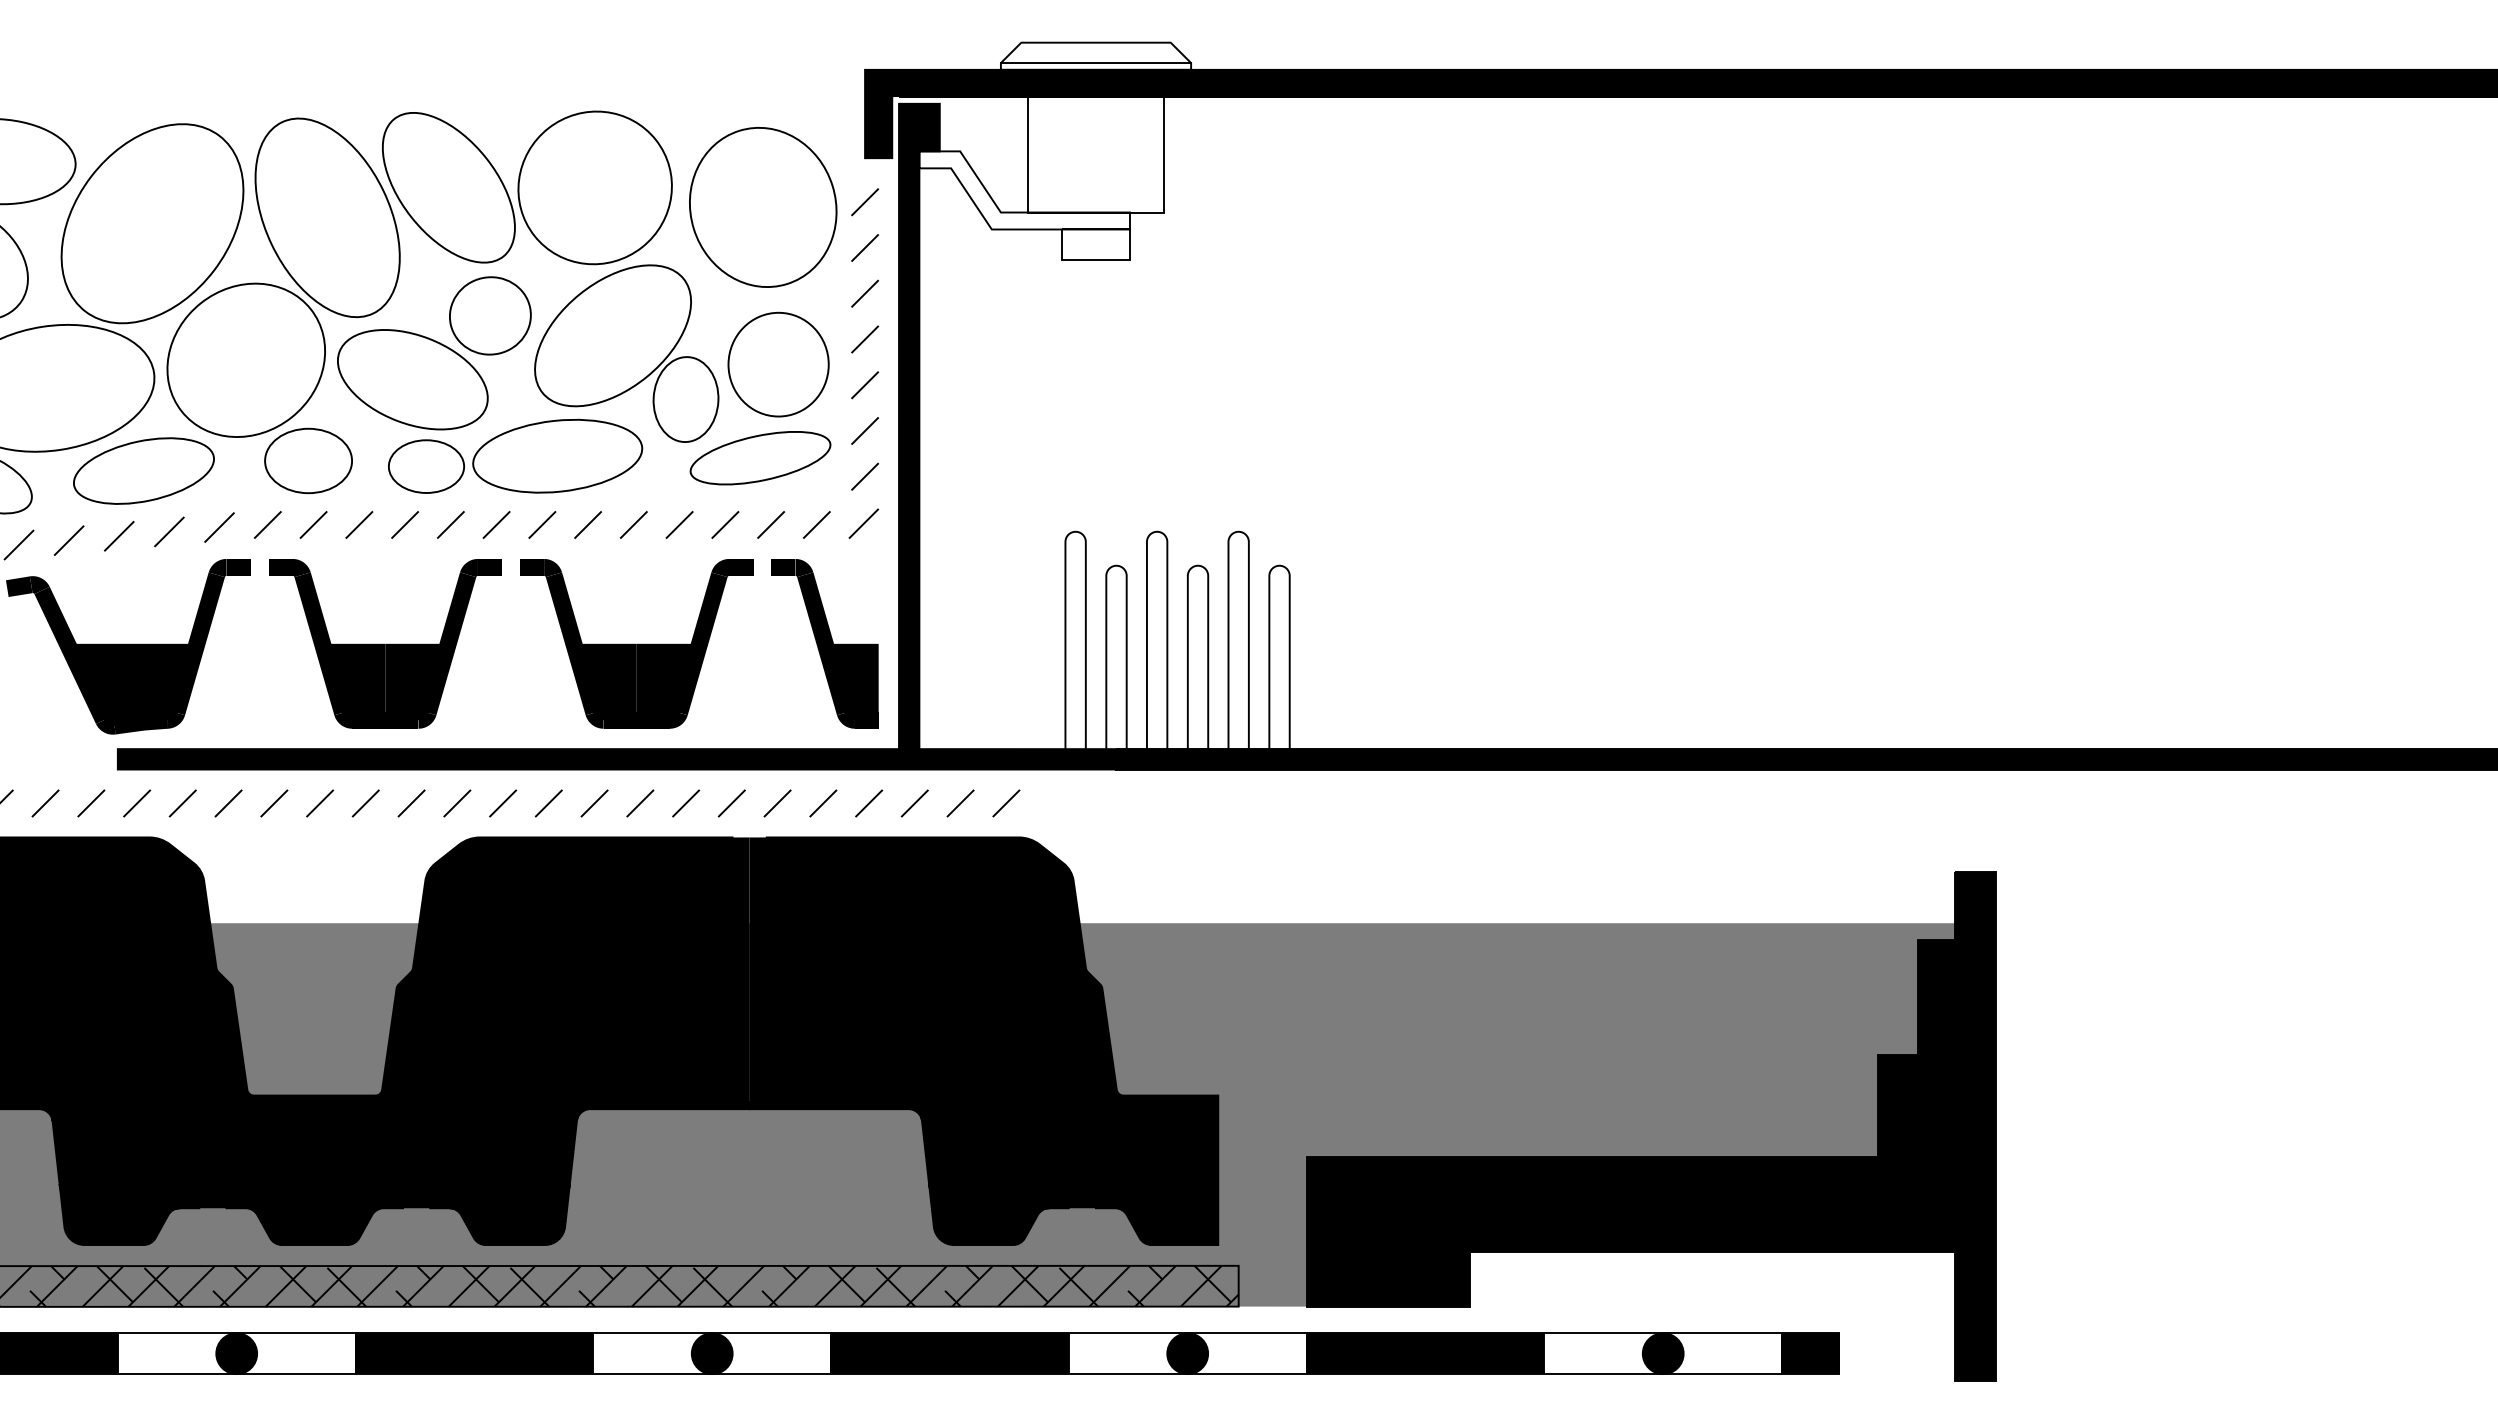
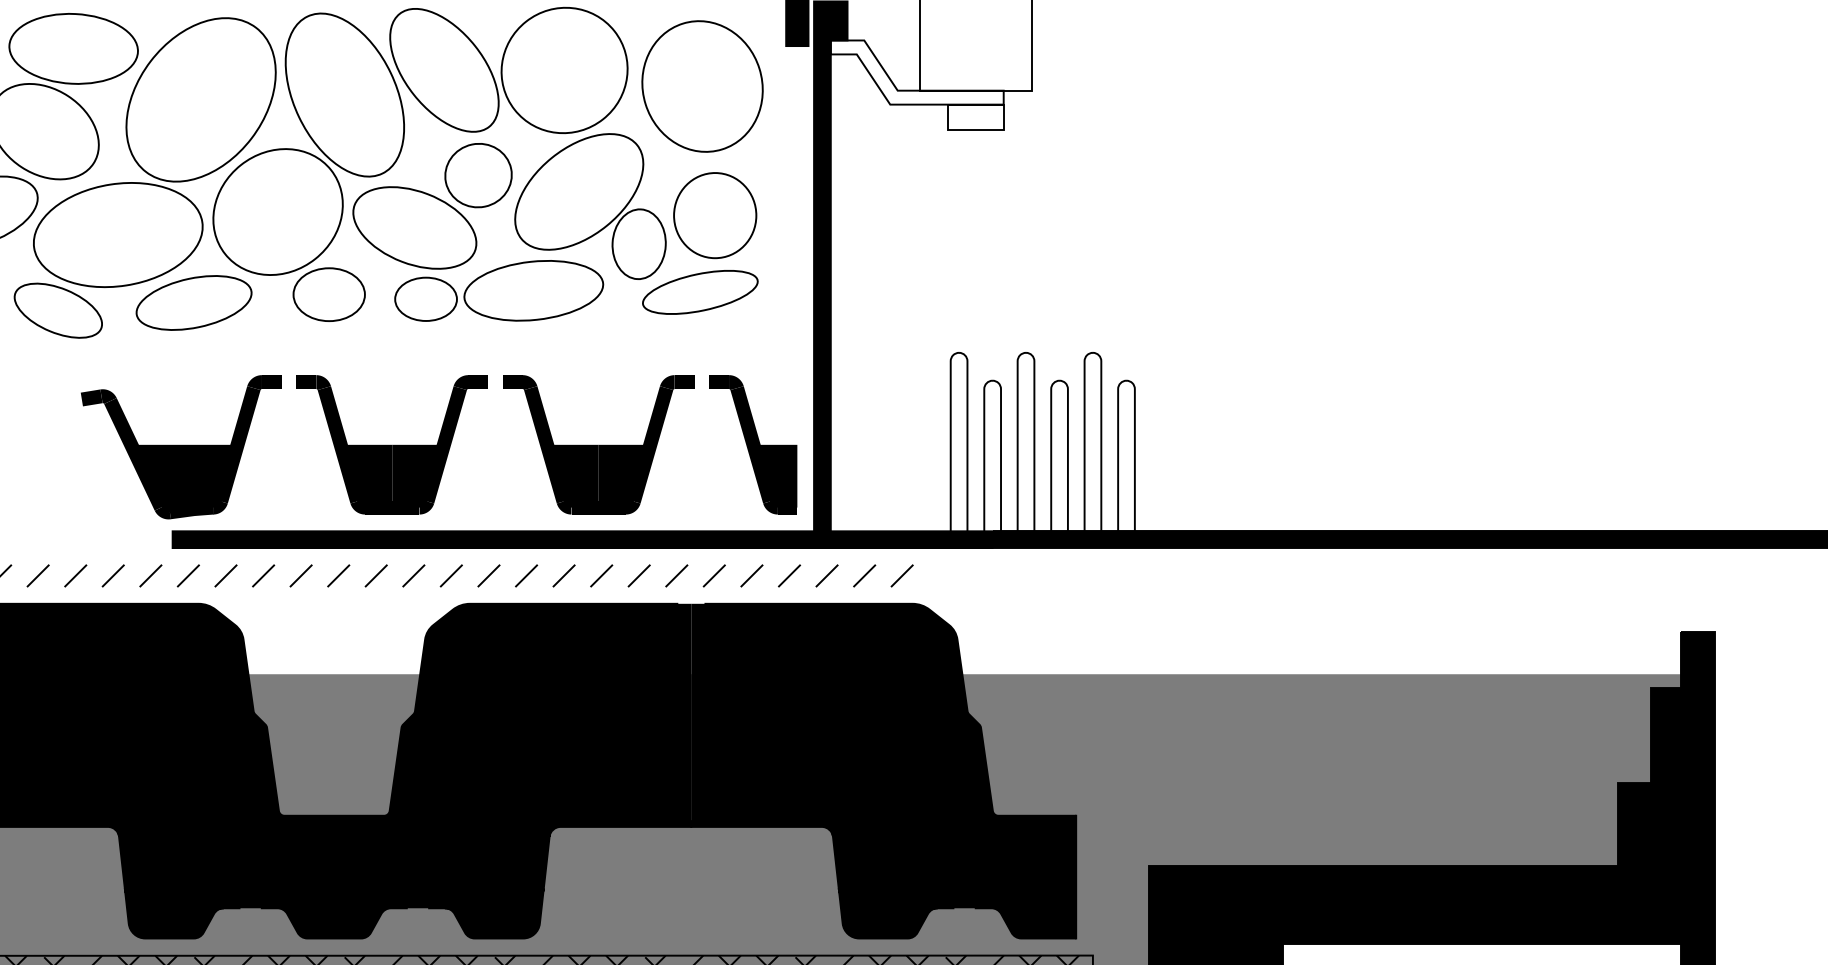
hatch: (441, 374) -> (438, 223), removed

